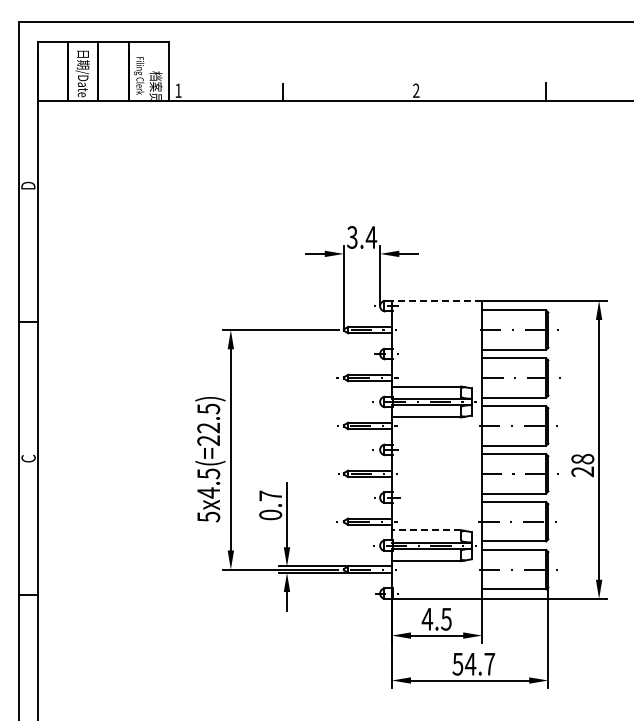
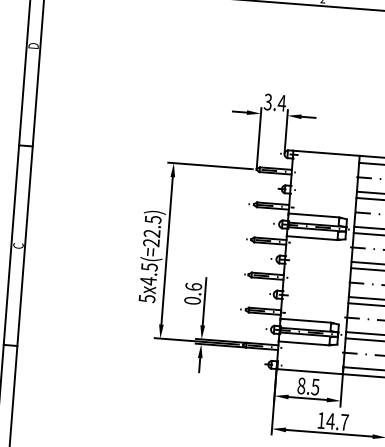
line: (436, 300) -> (326, 153), dashed -> solid
text: (270, 495) -> (193, 286), 0.7 -> 0.6
line: (426, 530) -> (305, 320), dashed -> solid
text: (427, 618) -> (301, 385), 4.5 -> 8.5
text: (457, 664) -> (321, 420), 54.7 -> 14.7

